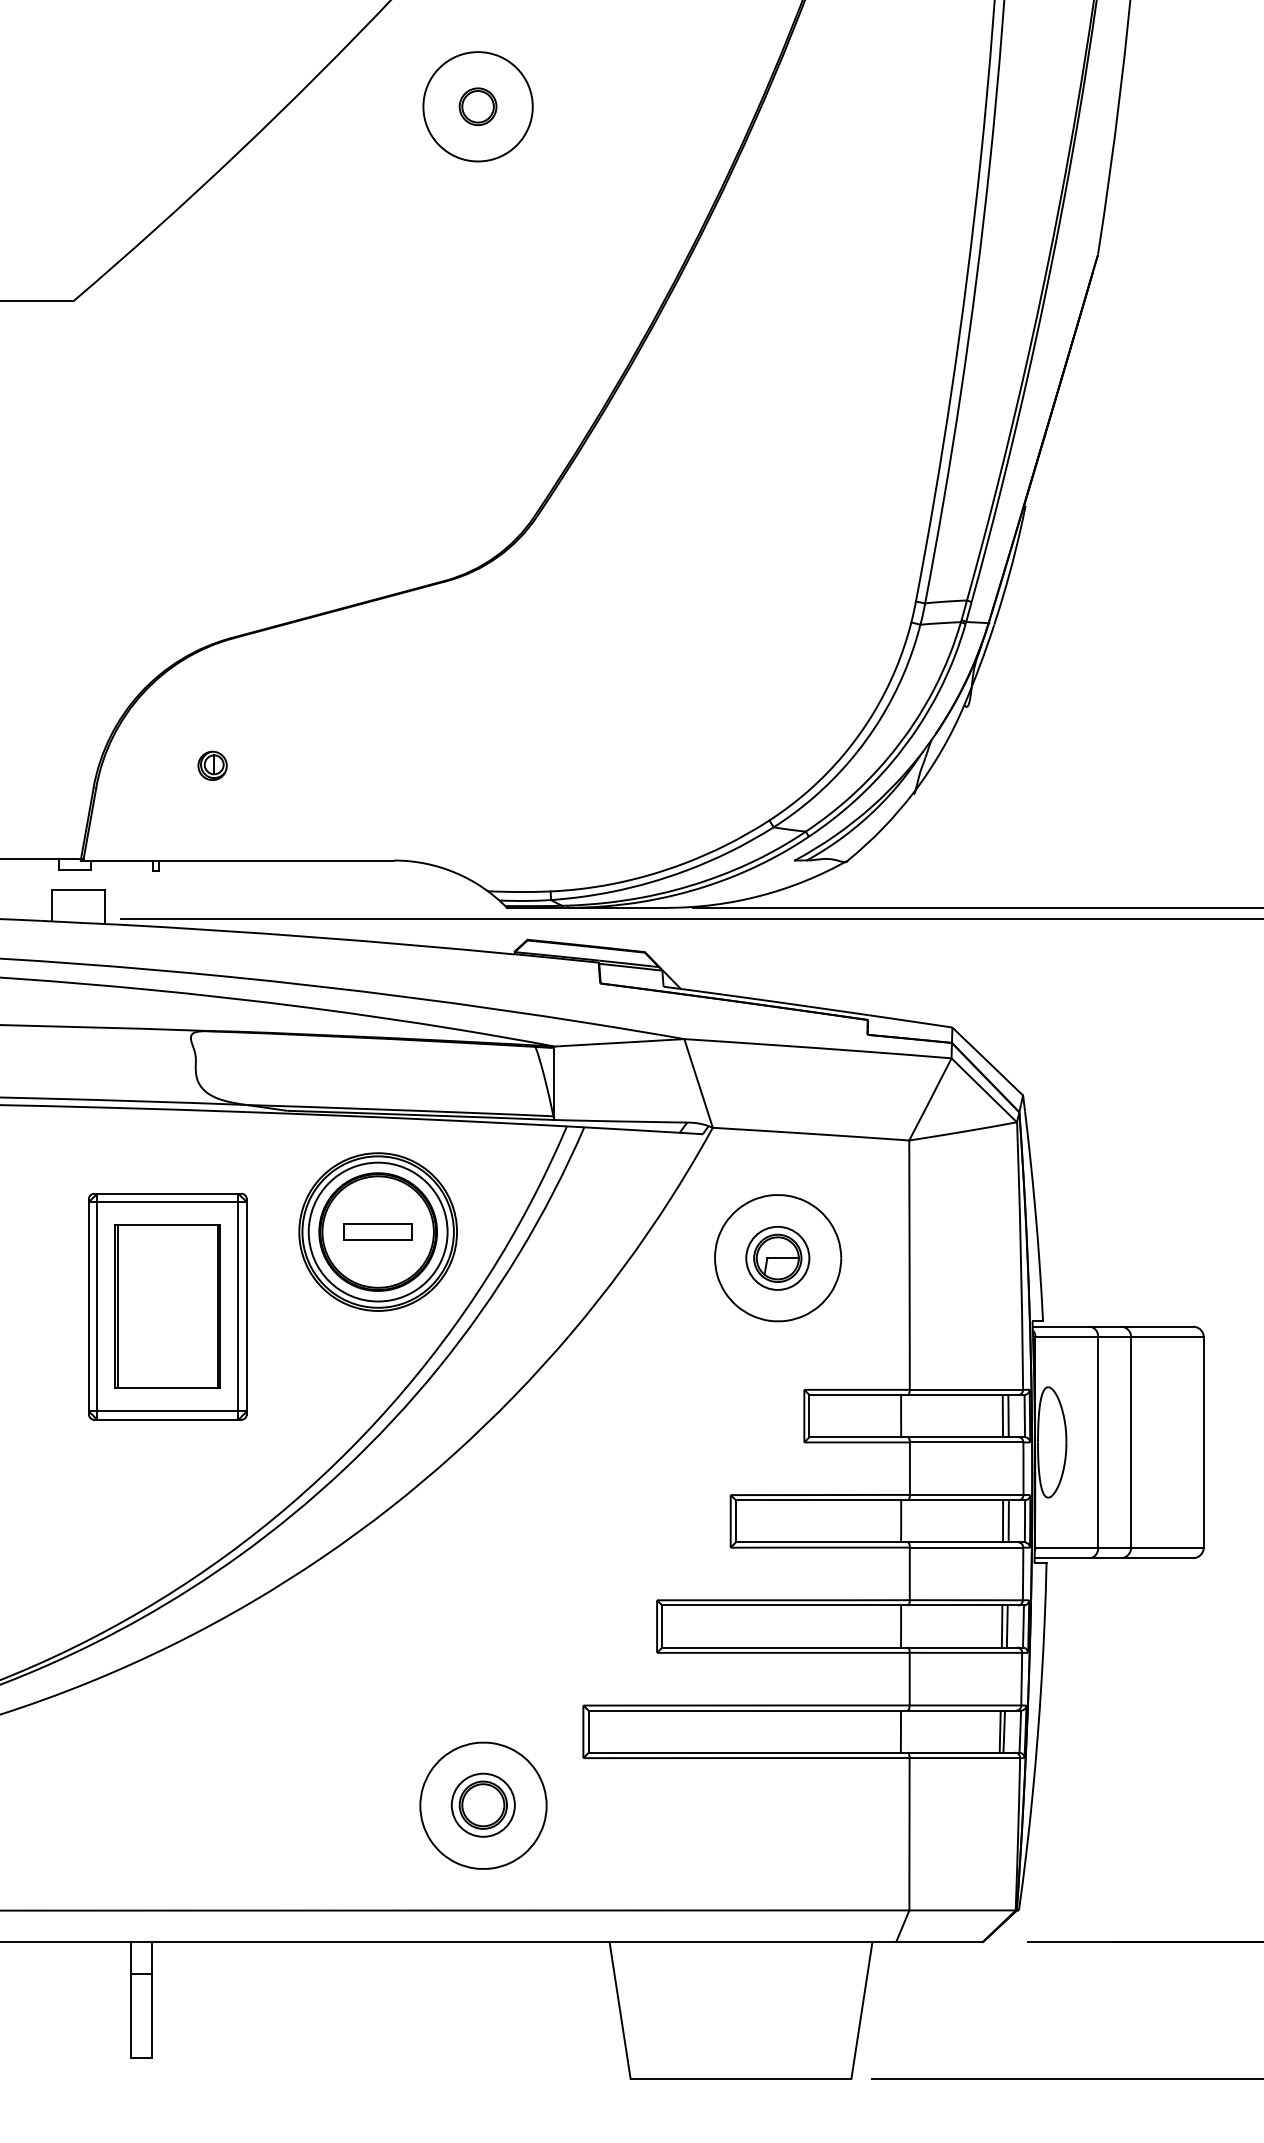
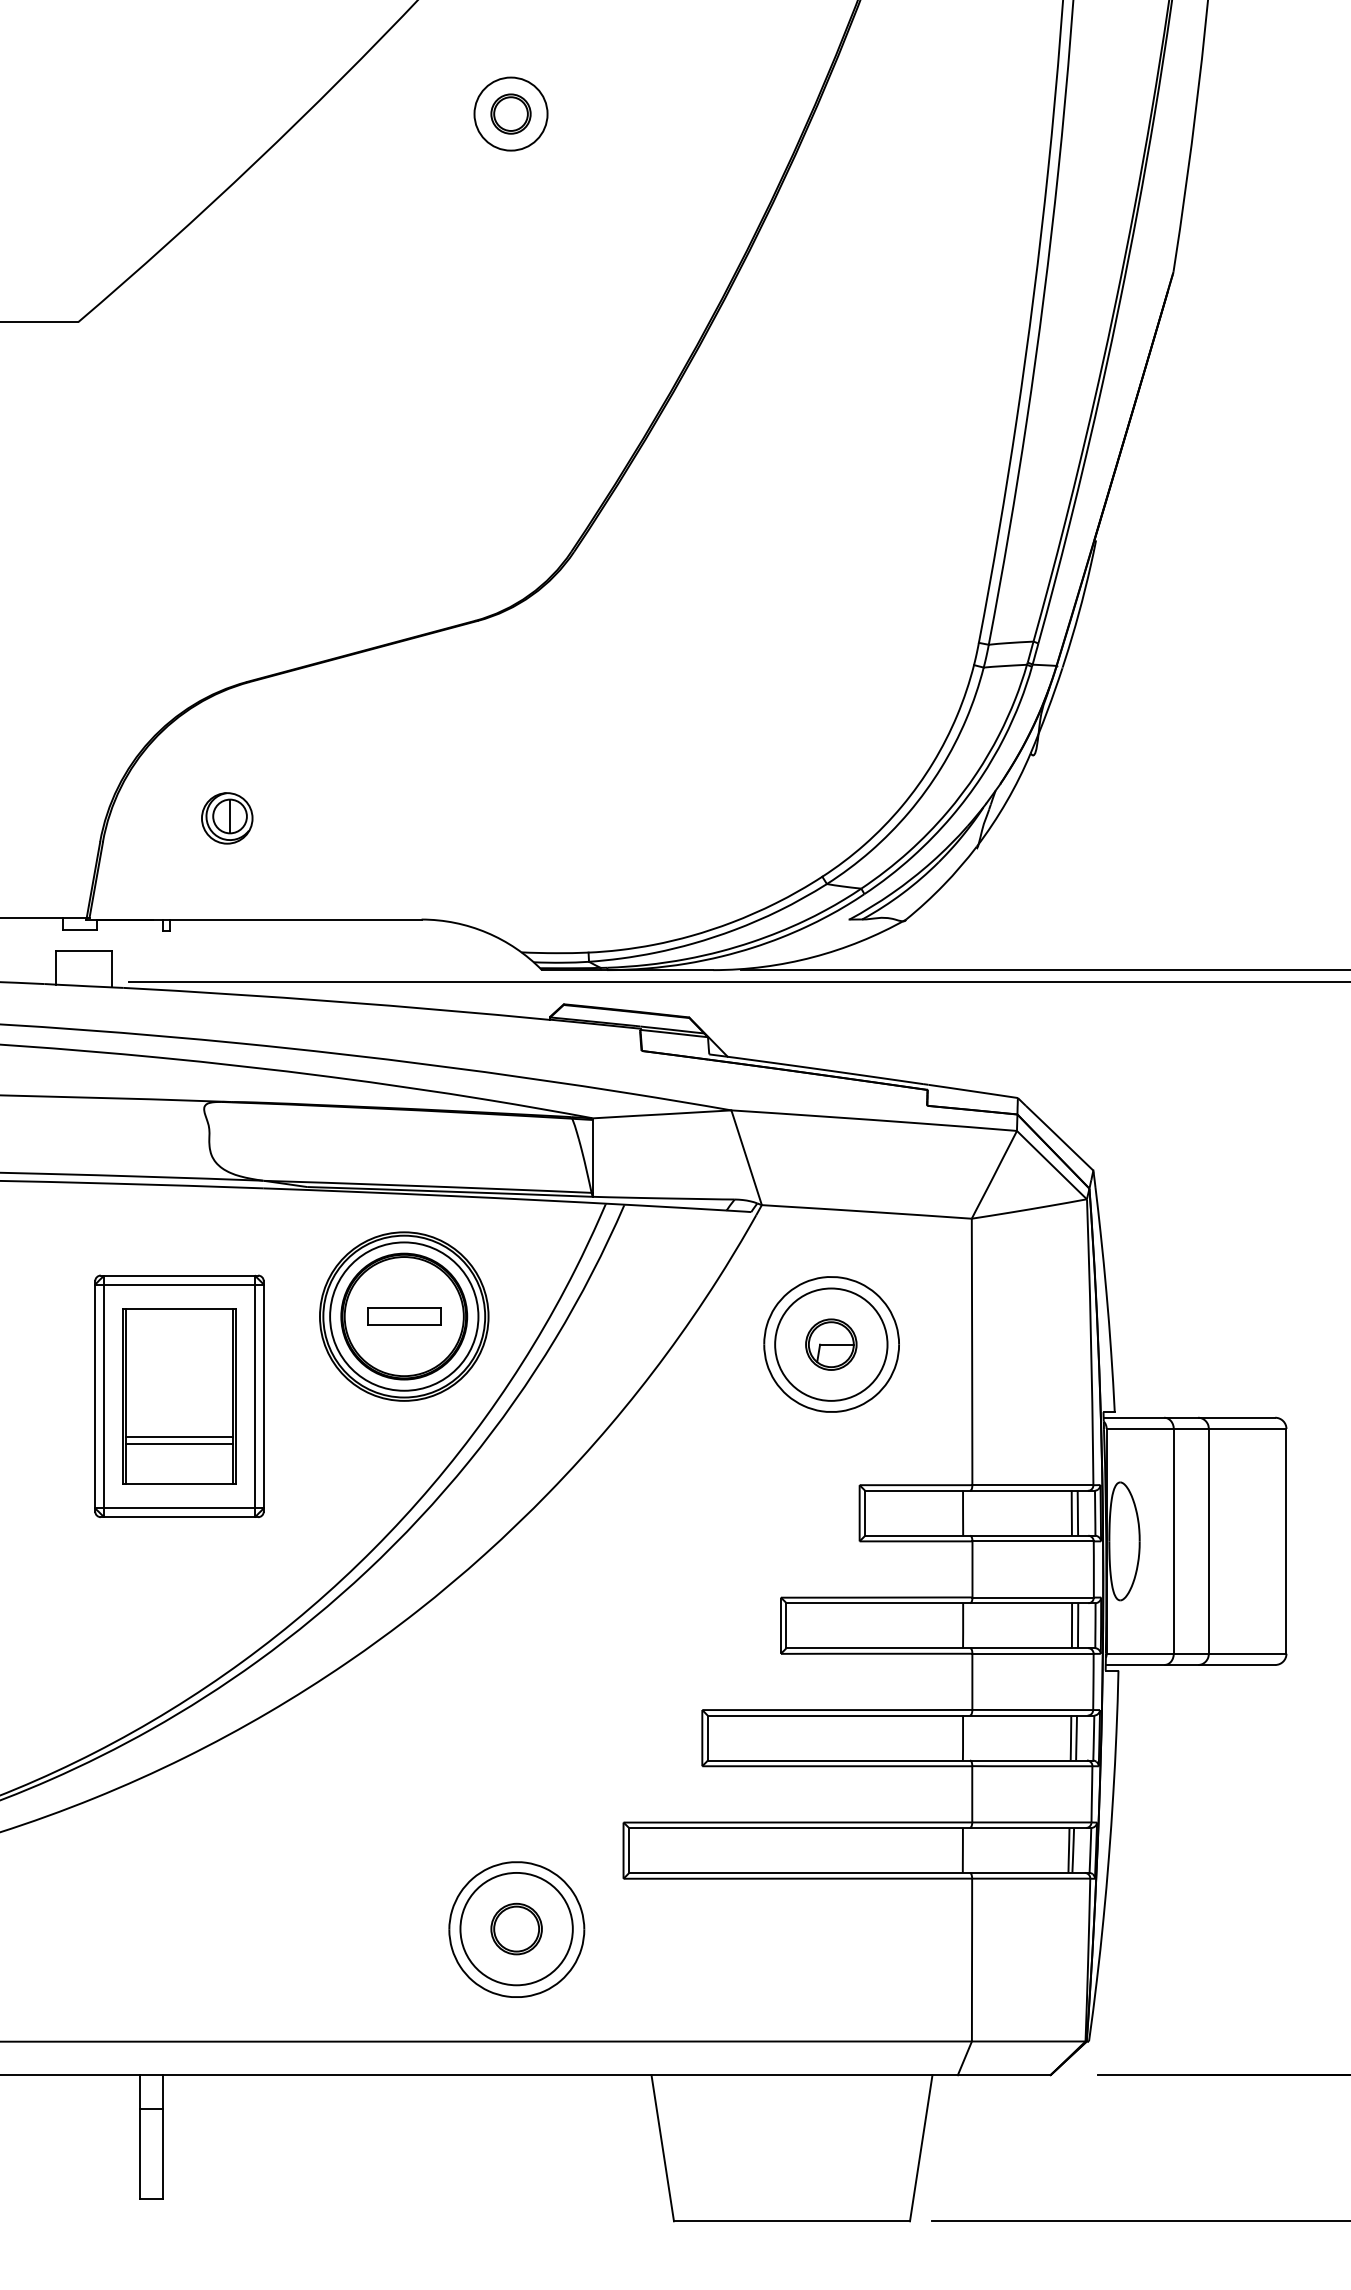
circle: (477, 106) -> (510, 113), size x0.62
part: (212, 765) -> (227, 818), size x1.67
circle: (777, 1258) -> (831, 1344), size x1.67
line: (167, 1344) -> (179, 1436), added
line: (167, 1351) -> (179, 1444), added
circle: (483, 1804) -> (516, 1928), size x1.67

